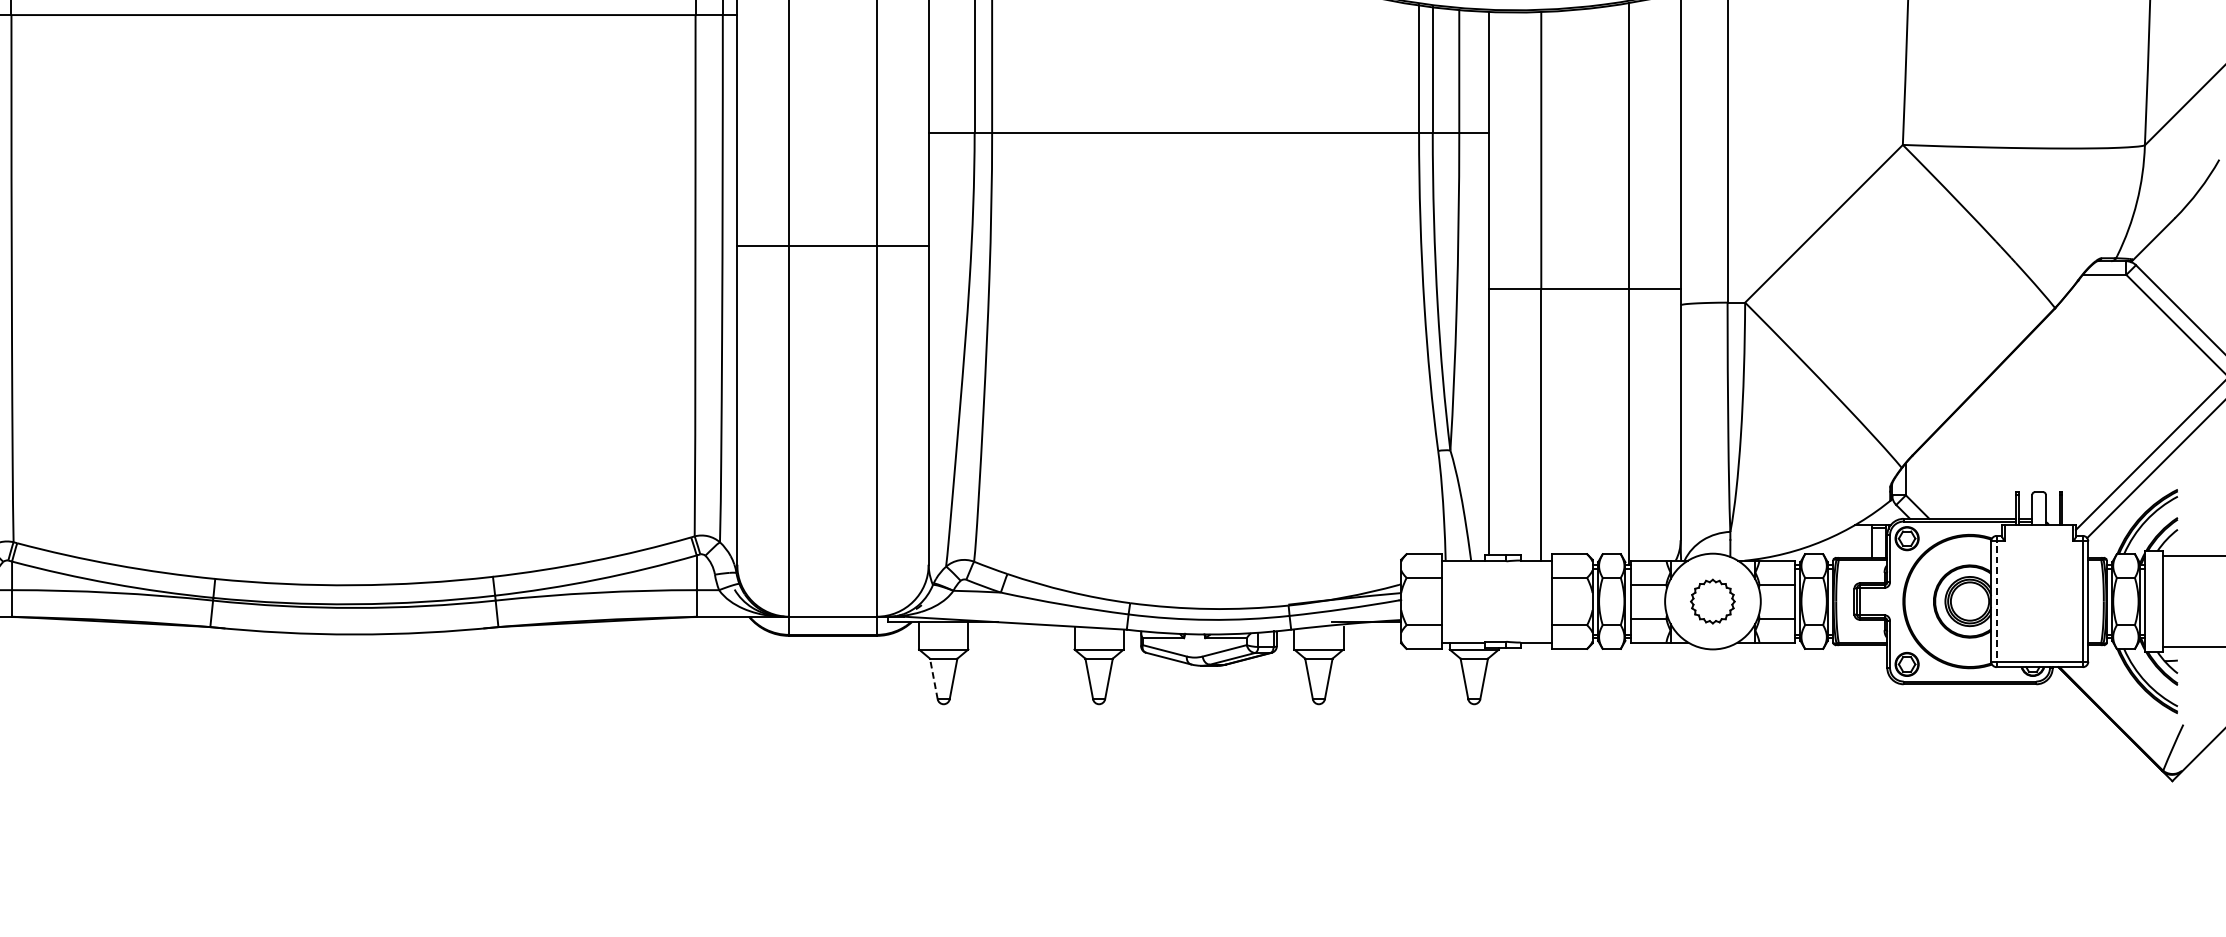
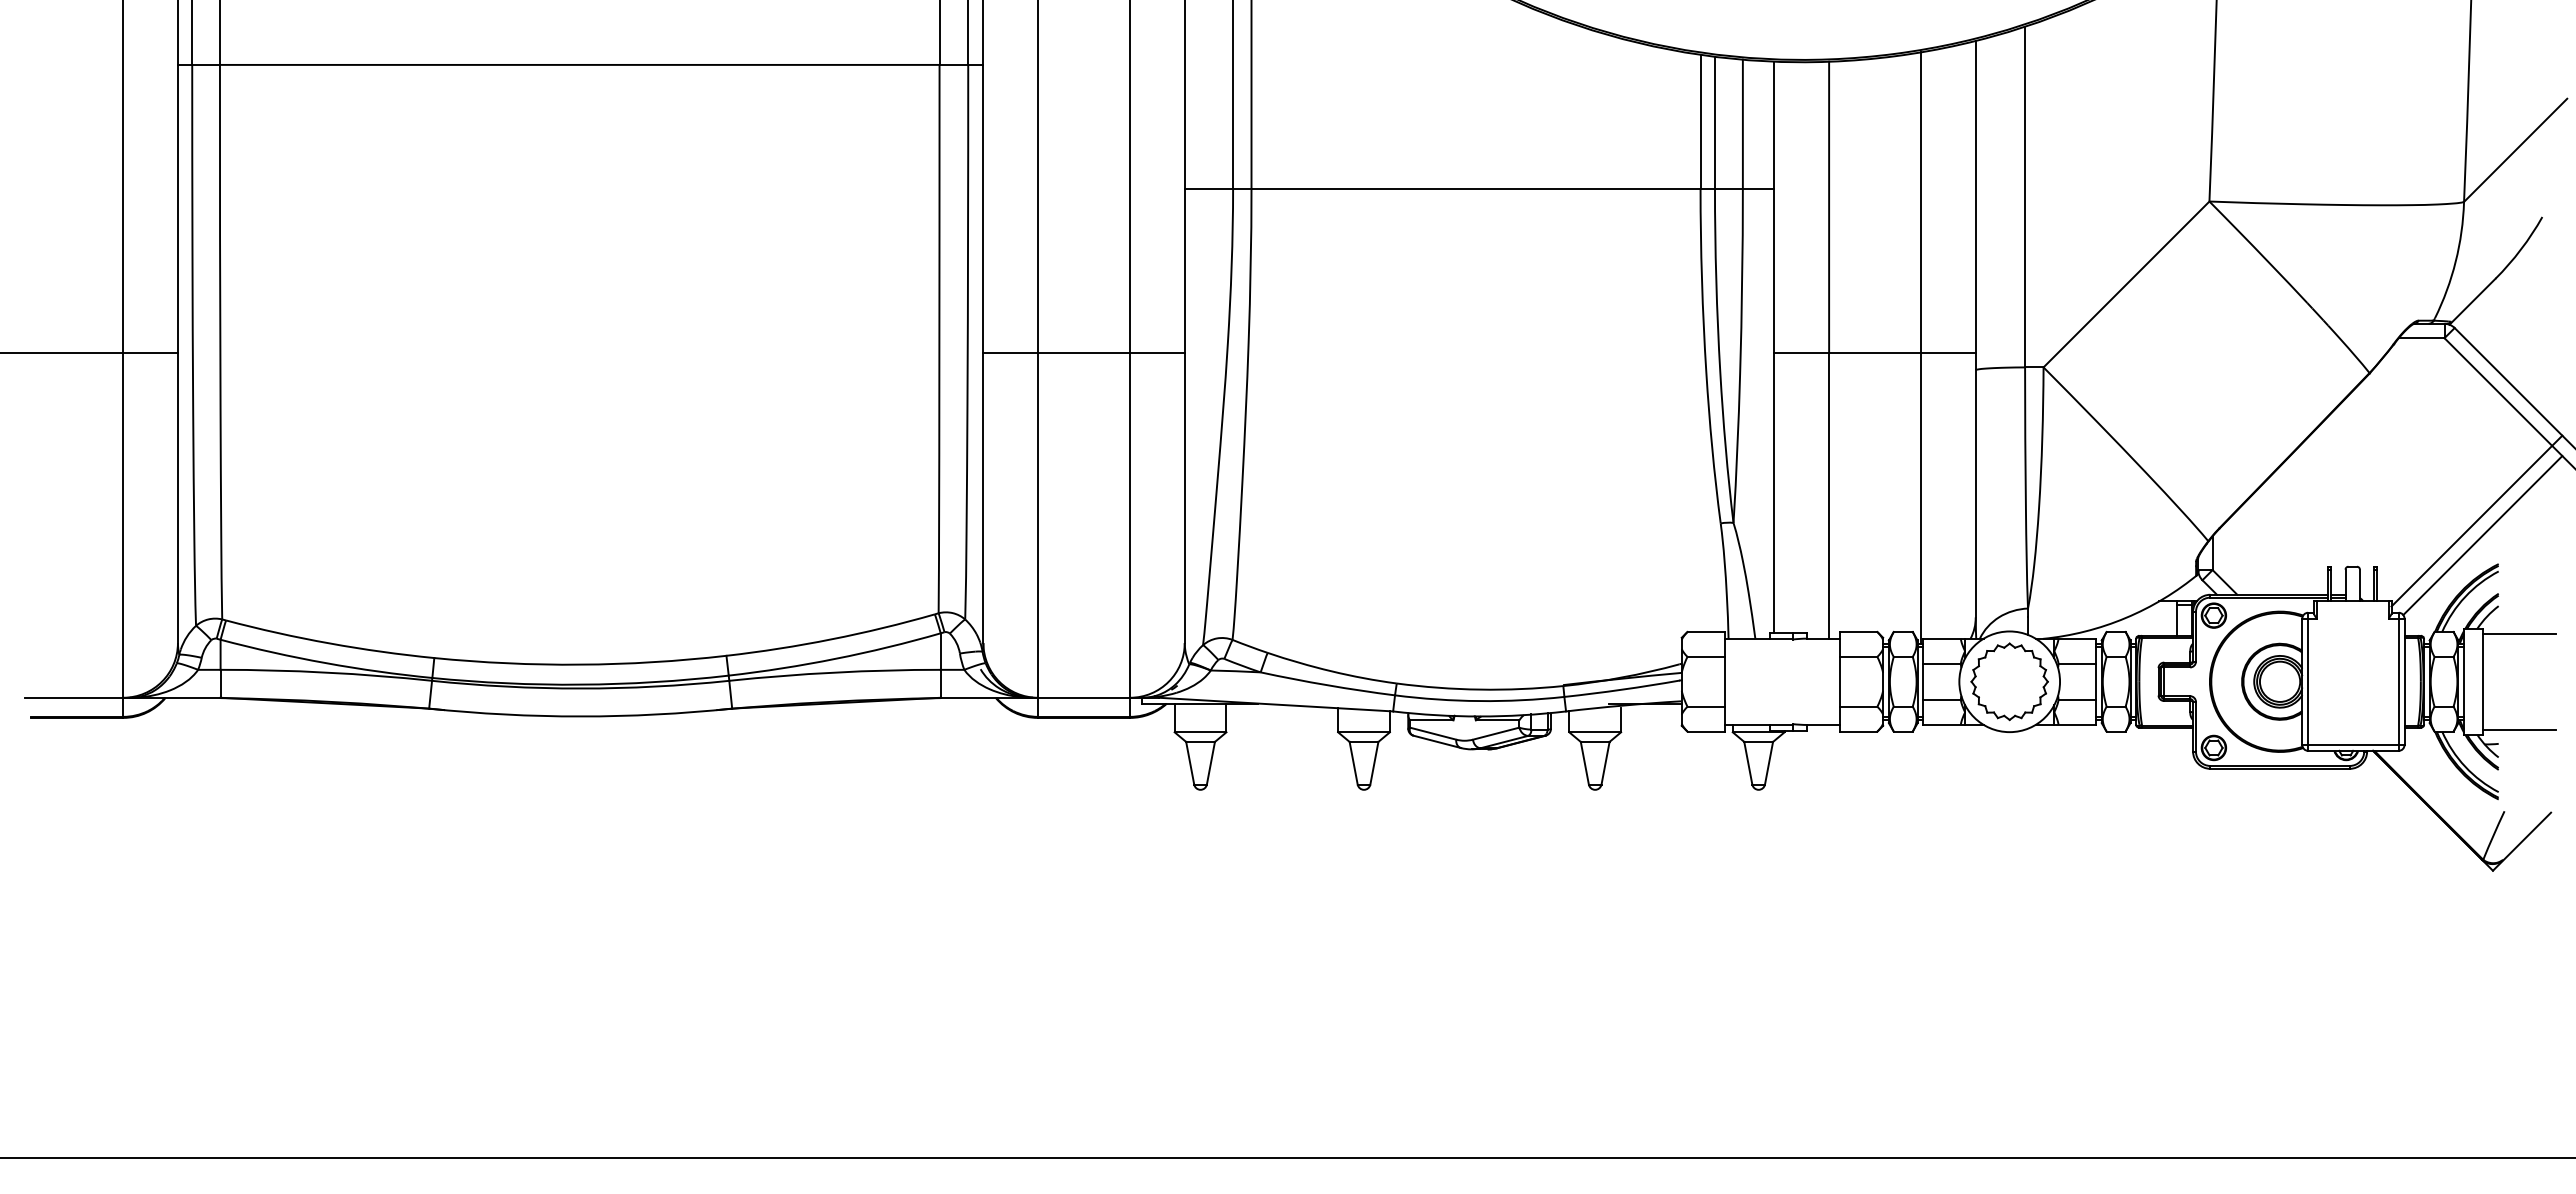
line: (832, 245) -> (1083, 352), moved
part: (1712, 601) -> (2009, 681), size x1.67
line: (1997, 602) -> (2308, 682), dashed -> solid
line: (934, 679) -> (1190, 763), dashed -> solid

